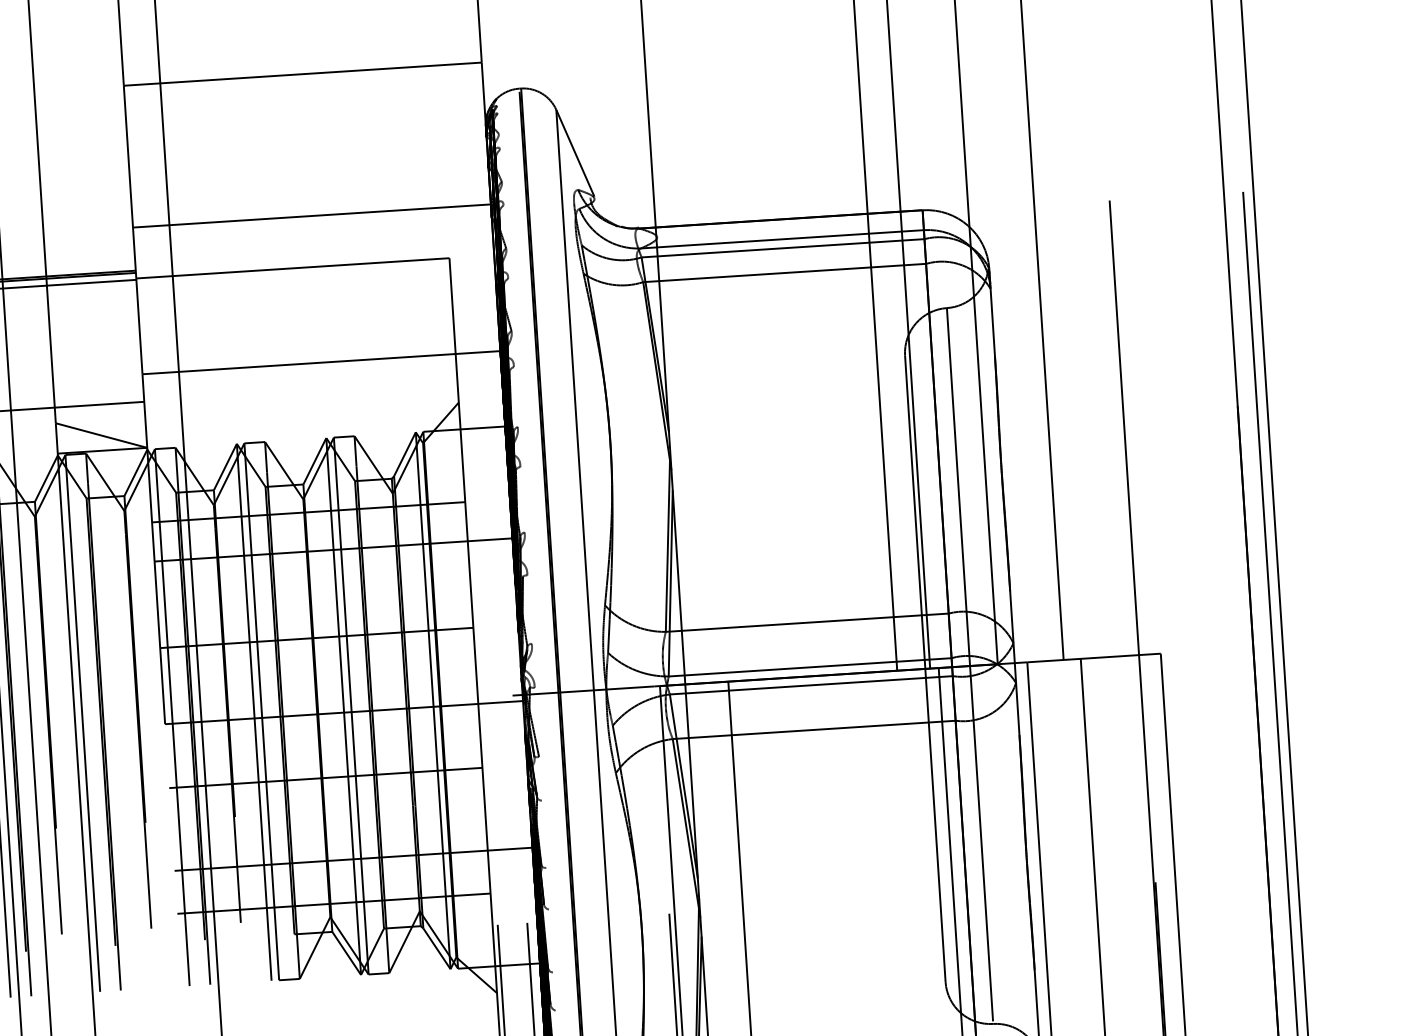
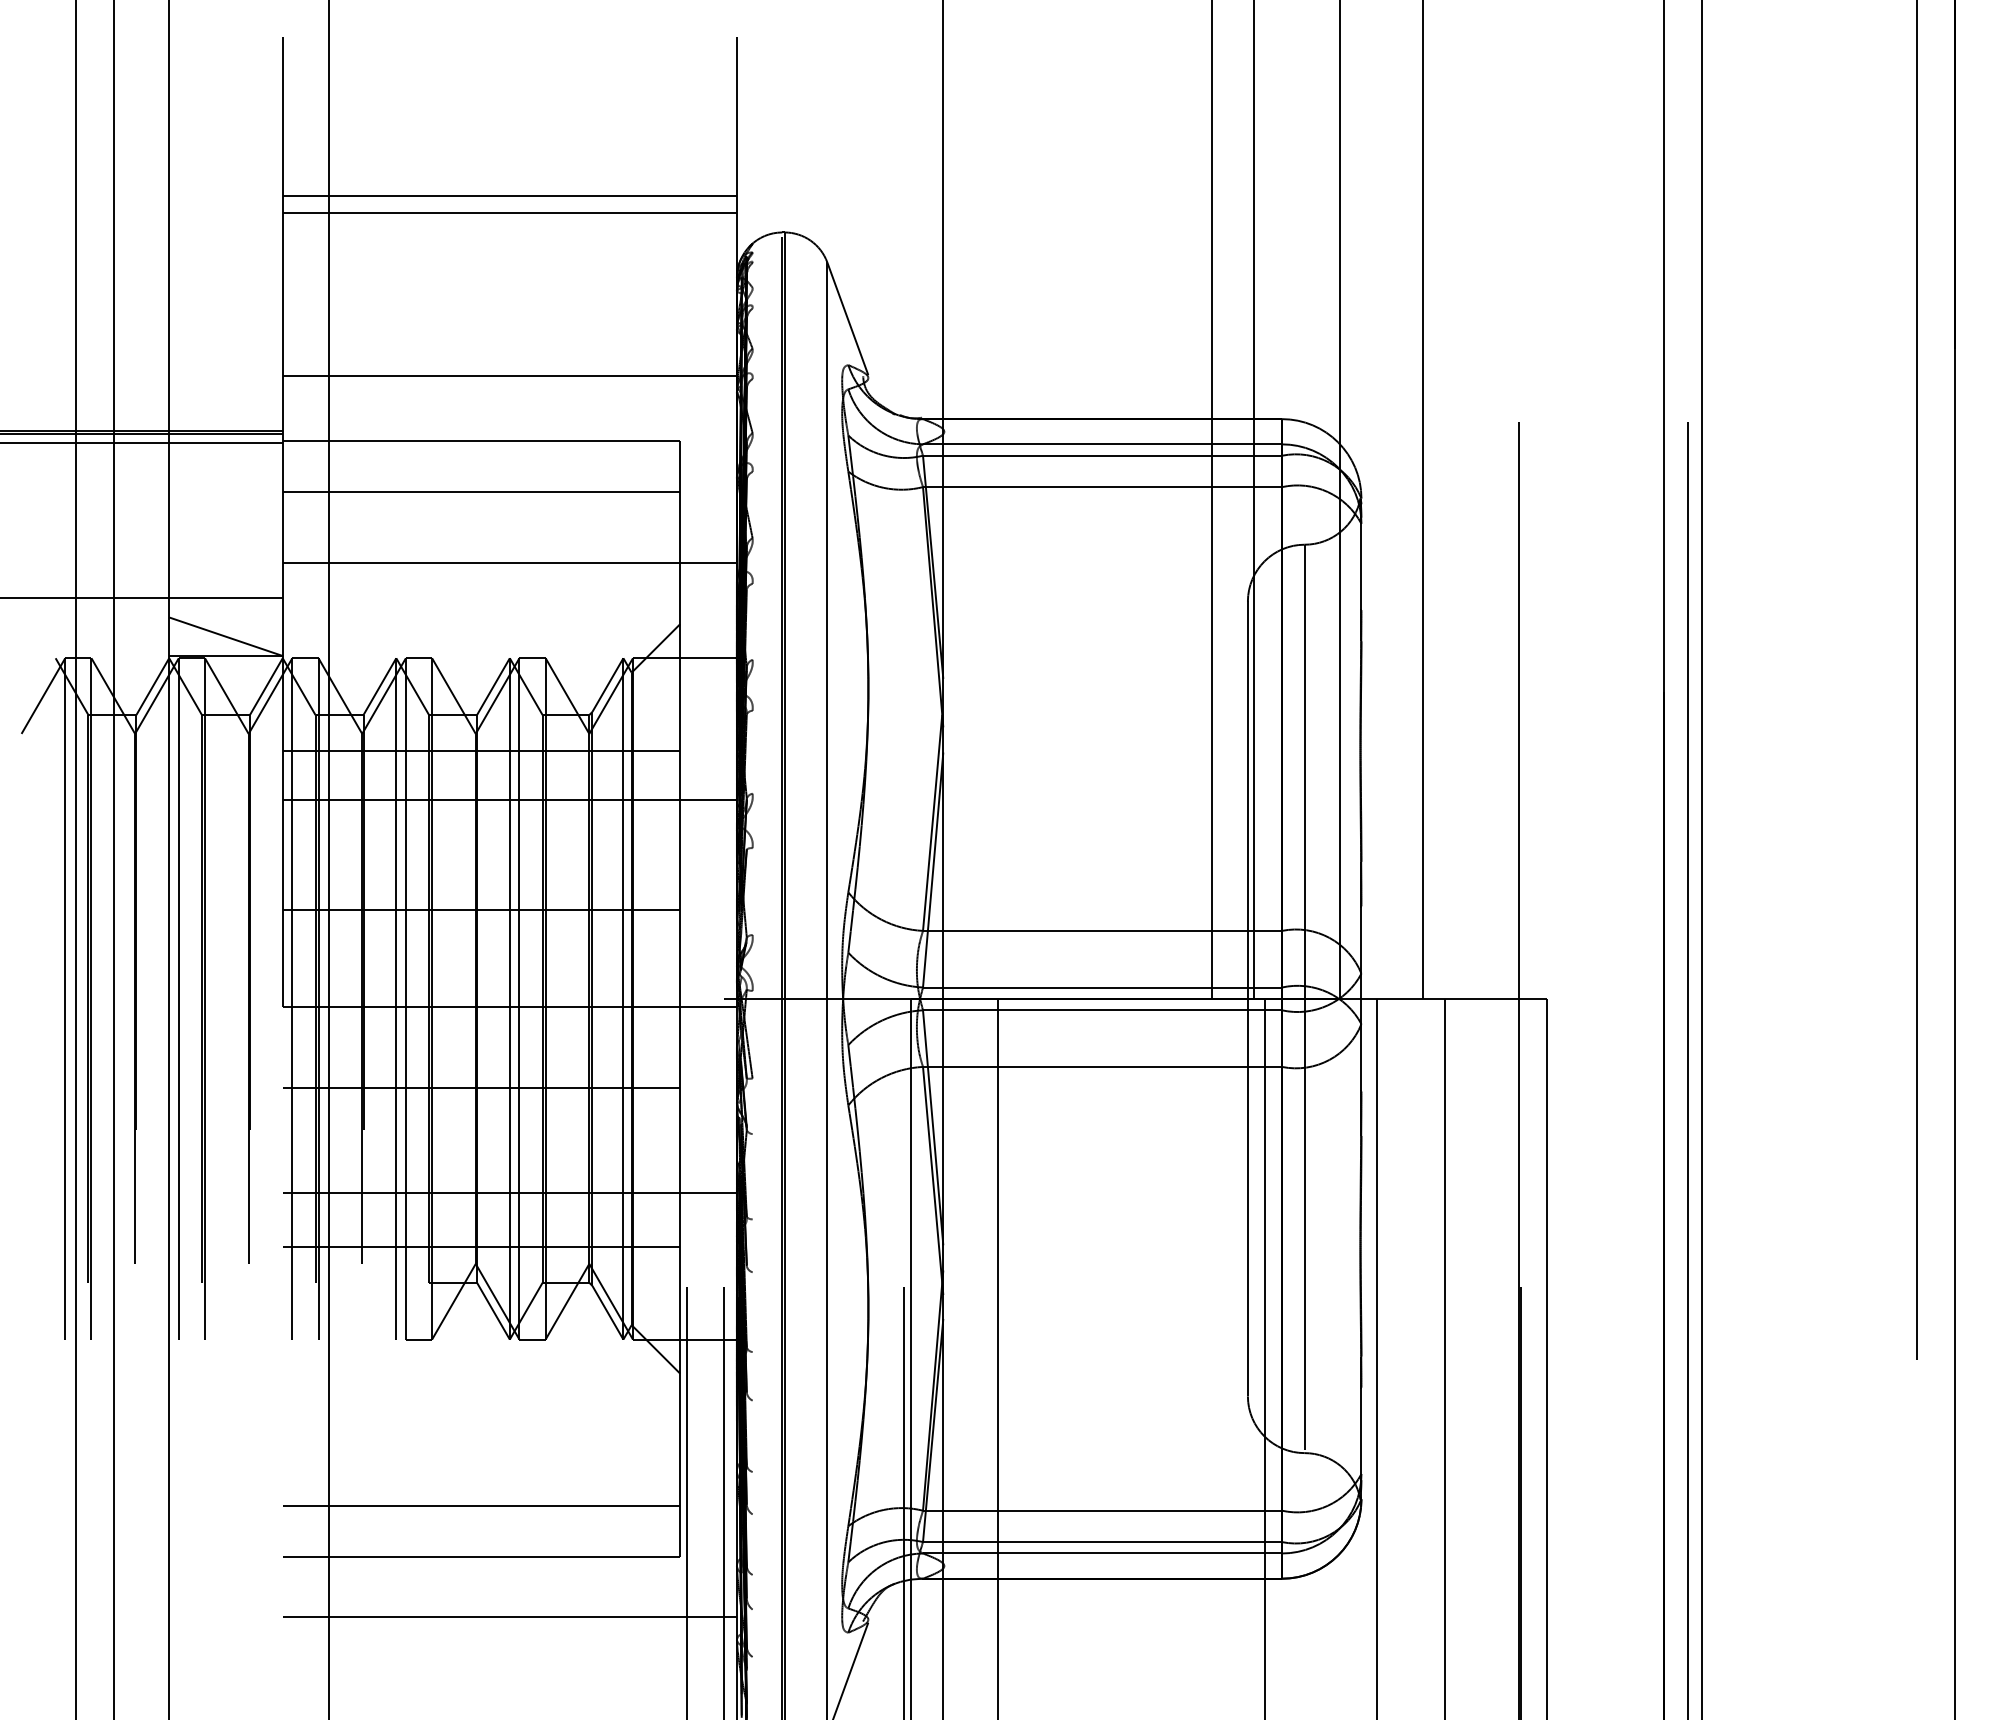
line: (303, 87) -> (509, 213), added
line: (295, 308) -> (481, 491), added

